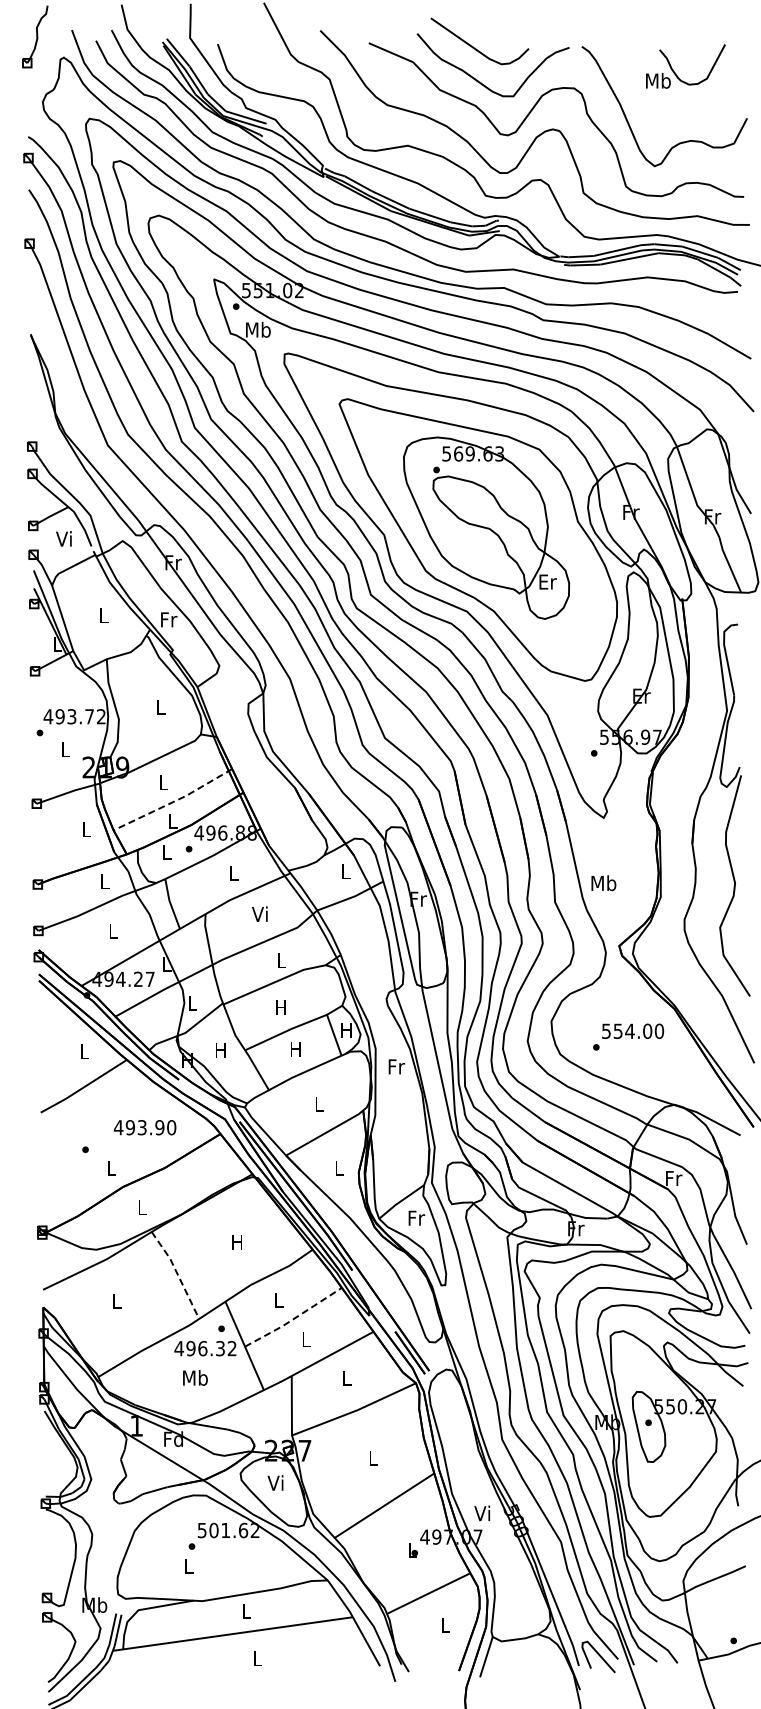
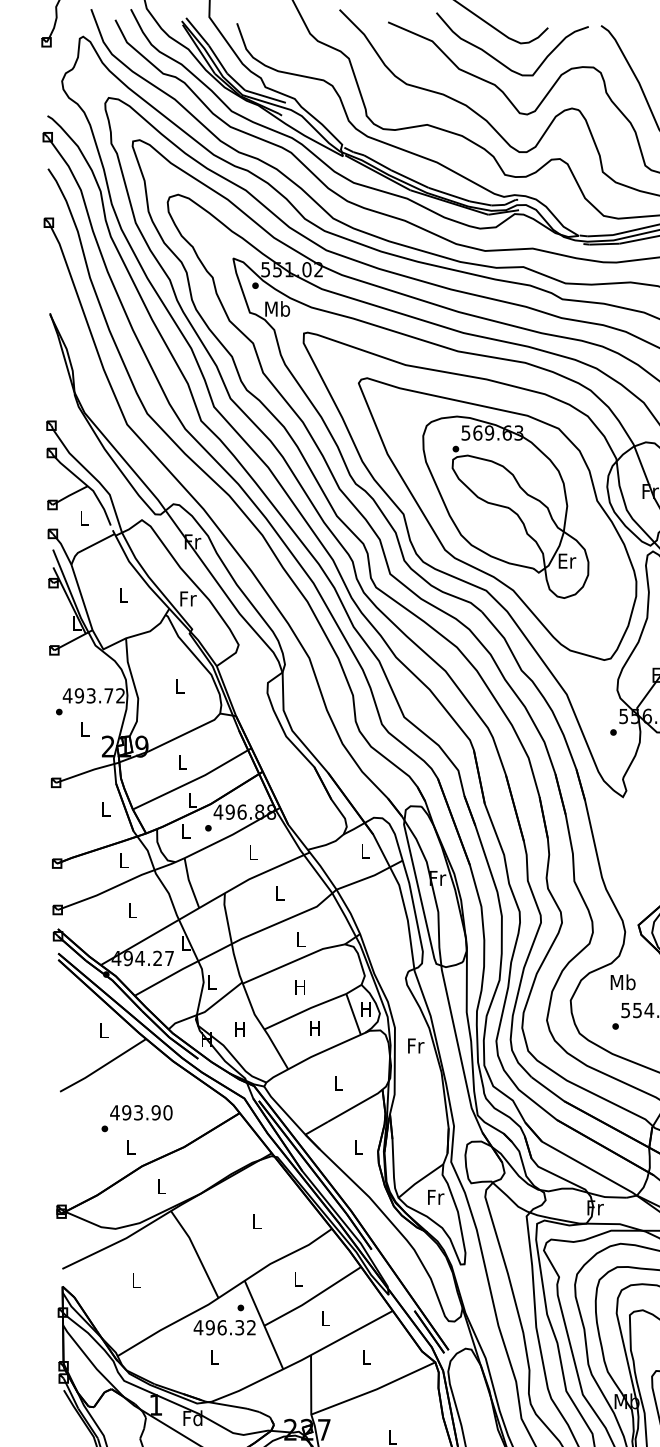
text: (63, 538) -> (82, 517), Vi -> L
line: (174, 801) -> (193, 780), dashed -> solid
text: (603, 883) -> (622, 982), moved
text: (259, 913) -> (278, 892), Vi -> L
text: (144, 1127) -> (140, 1112), moved
text: (236, 1242) -> (255, 1221), H -> L
line: (177, 1273) -> (196, 1252), dashed -> solid
line: (294, 1318) -> (313, 1297), dashed -> solid
text: (195, 1377) -> (214, 1356), Mb -> L

